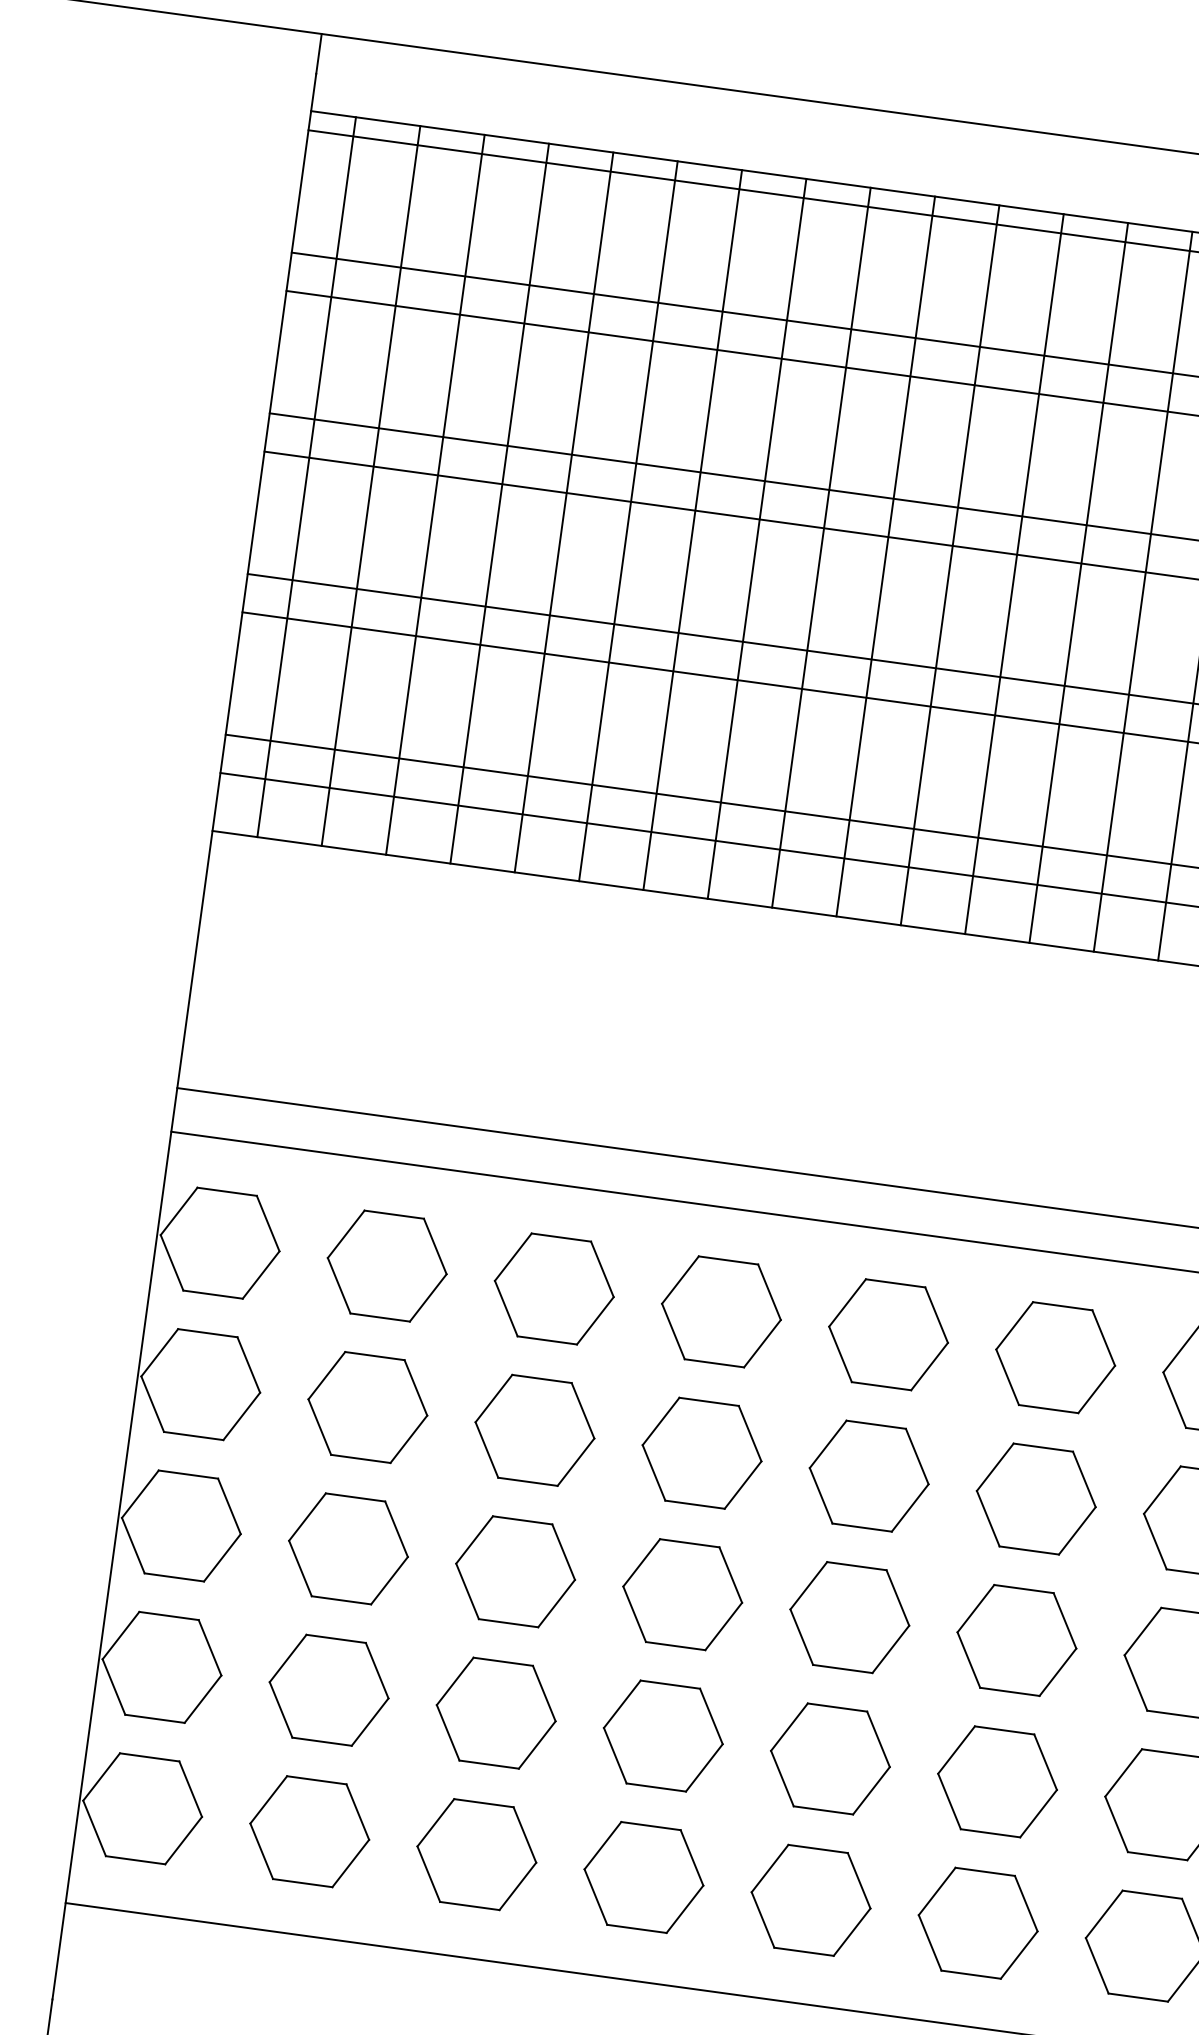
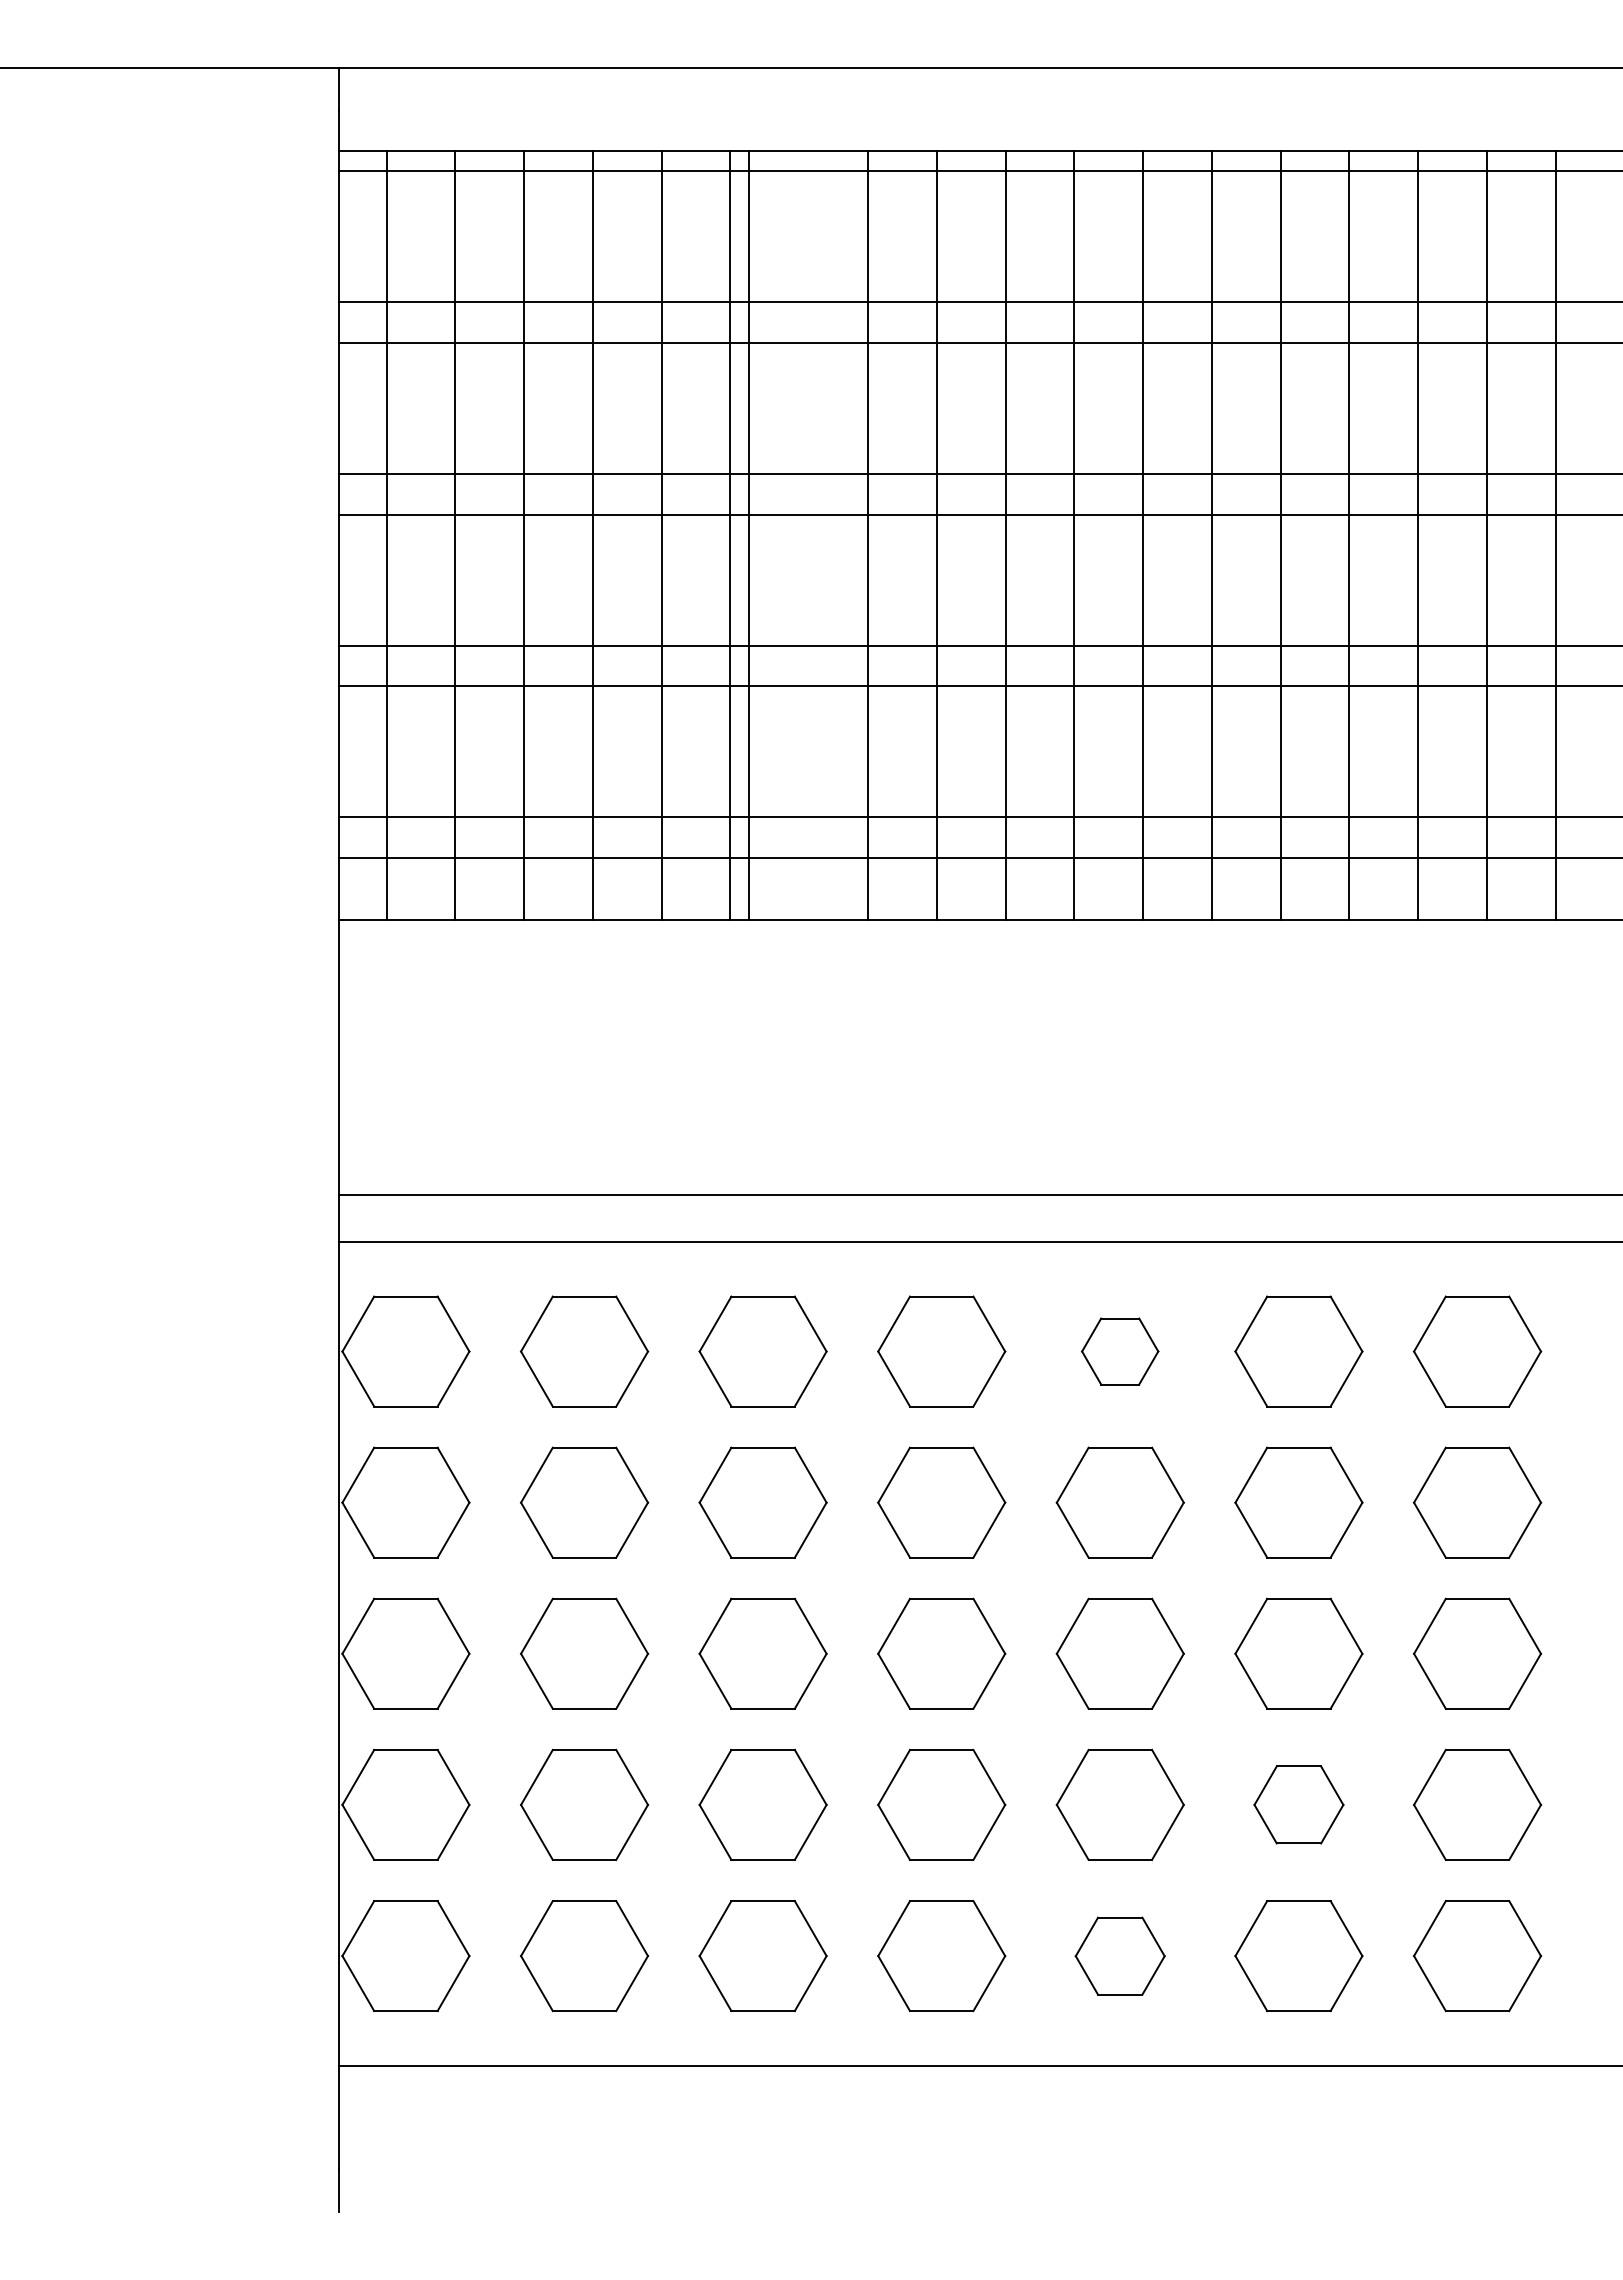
line: (692, 530) -> (749, 535), moved
part: (887, 1334) -> (1119, 1351), size x0.6
part: (997, 1781) -> (1298, 1804), size x0.7
part: (810, 1900) -> (1119, 1956), size x0.7

